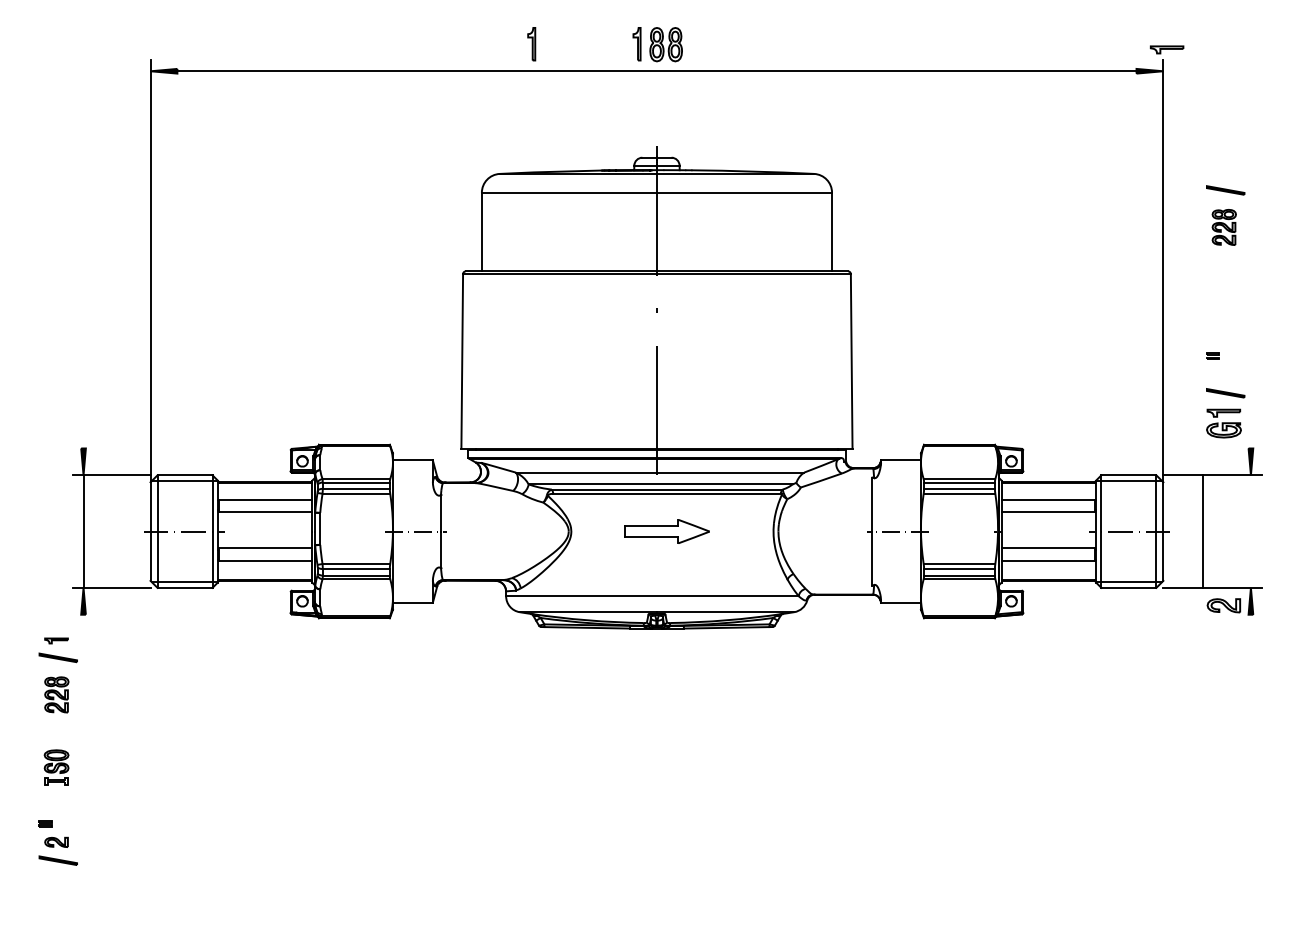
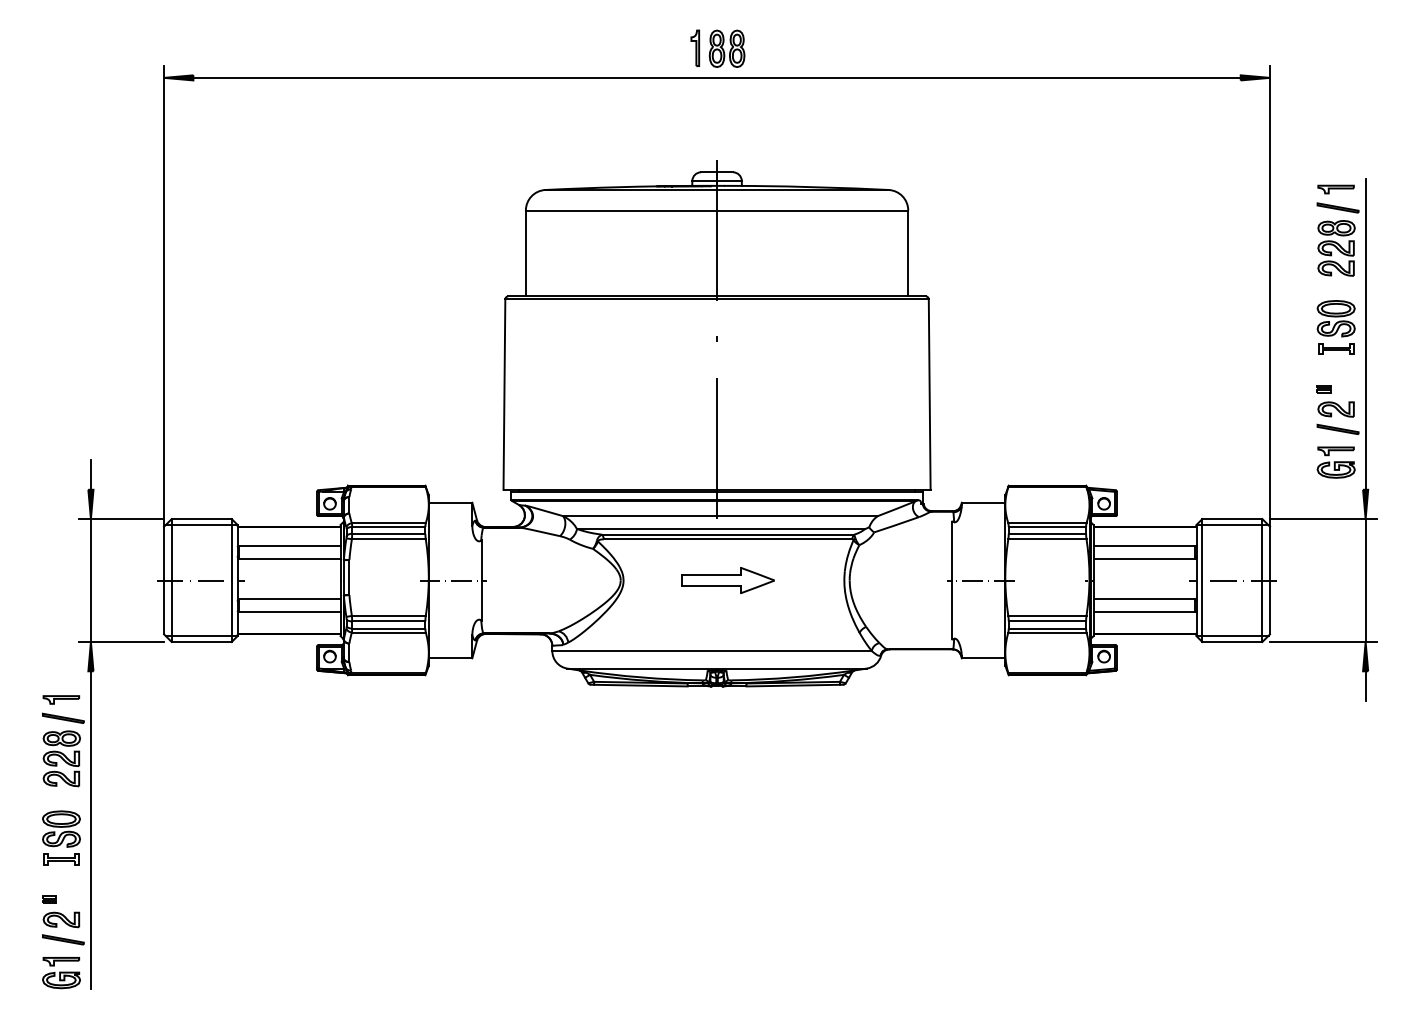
part: (531, 43) -> (580, 47), removed
part: (1166, 49) -> (1335, 189), moved
part: (1224, 227) -> (1336, 248), size x1.43
part: (1223, 299) -> (1335, 327), added
line: (1250, 305) -> (1365, 333), added
line: (83, 434) -> (90, 474), added
line: (1203, 531) -> (1365, 580), moved
part: (1223, 605) -> (1335, 409), moved
line: (1250, 627) -> (1365, 685), added
part: (56, 640) -> (61, 699), size x1.43
part: (56, 694) -> (61, 758), size x1.43
line: (83, 760) -> (90, 830), added
part: (56, 766) -> (61, 837), size x1.43
part: (56, 842) -> (61, 919), size x1.43
part: (56, 891) -> (61, 973), added

